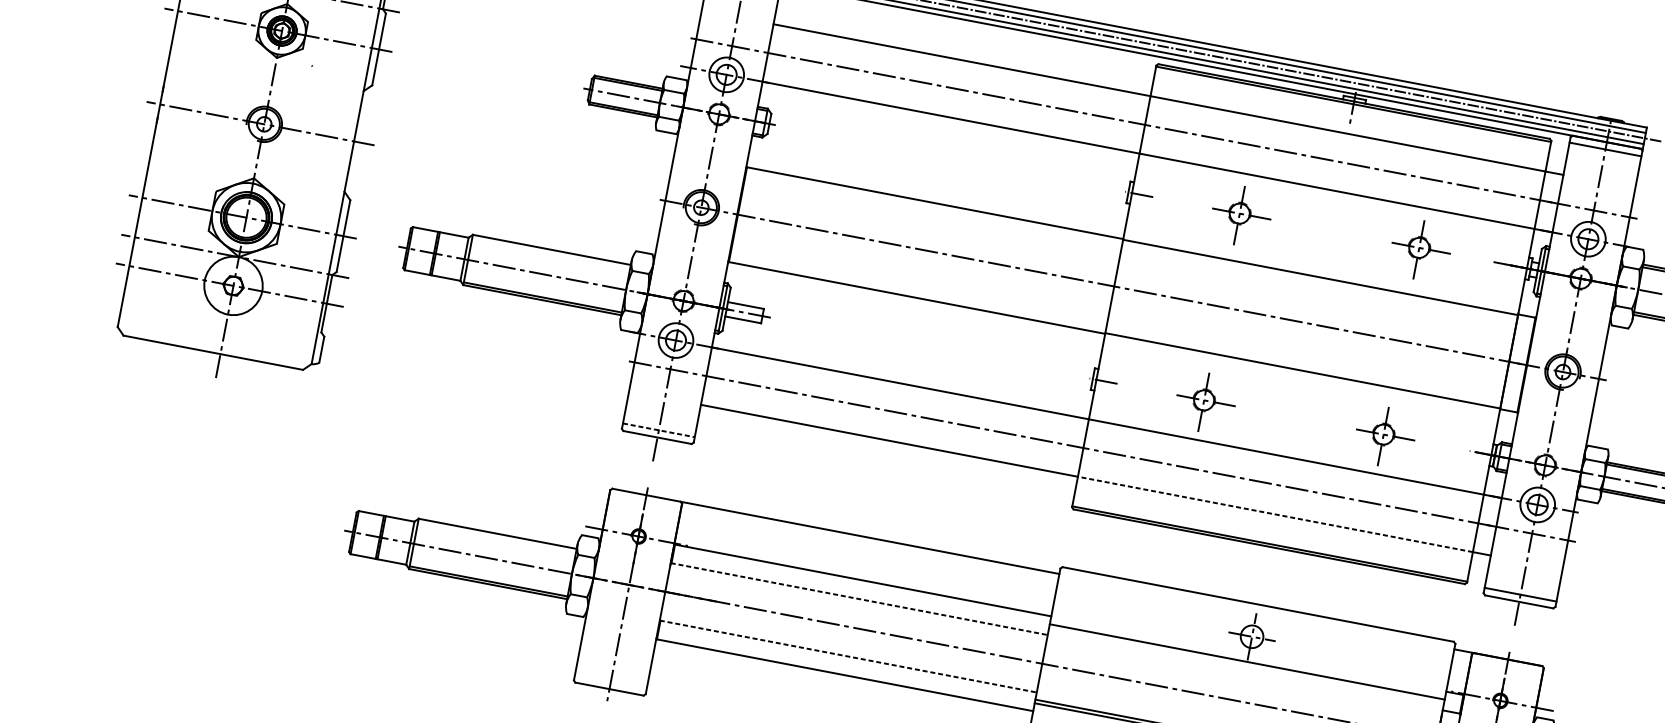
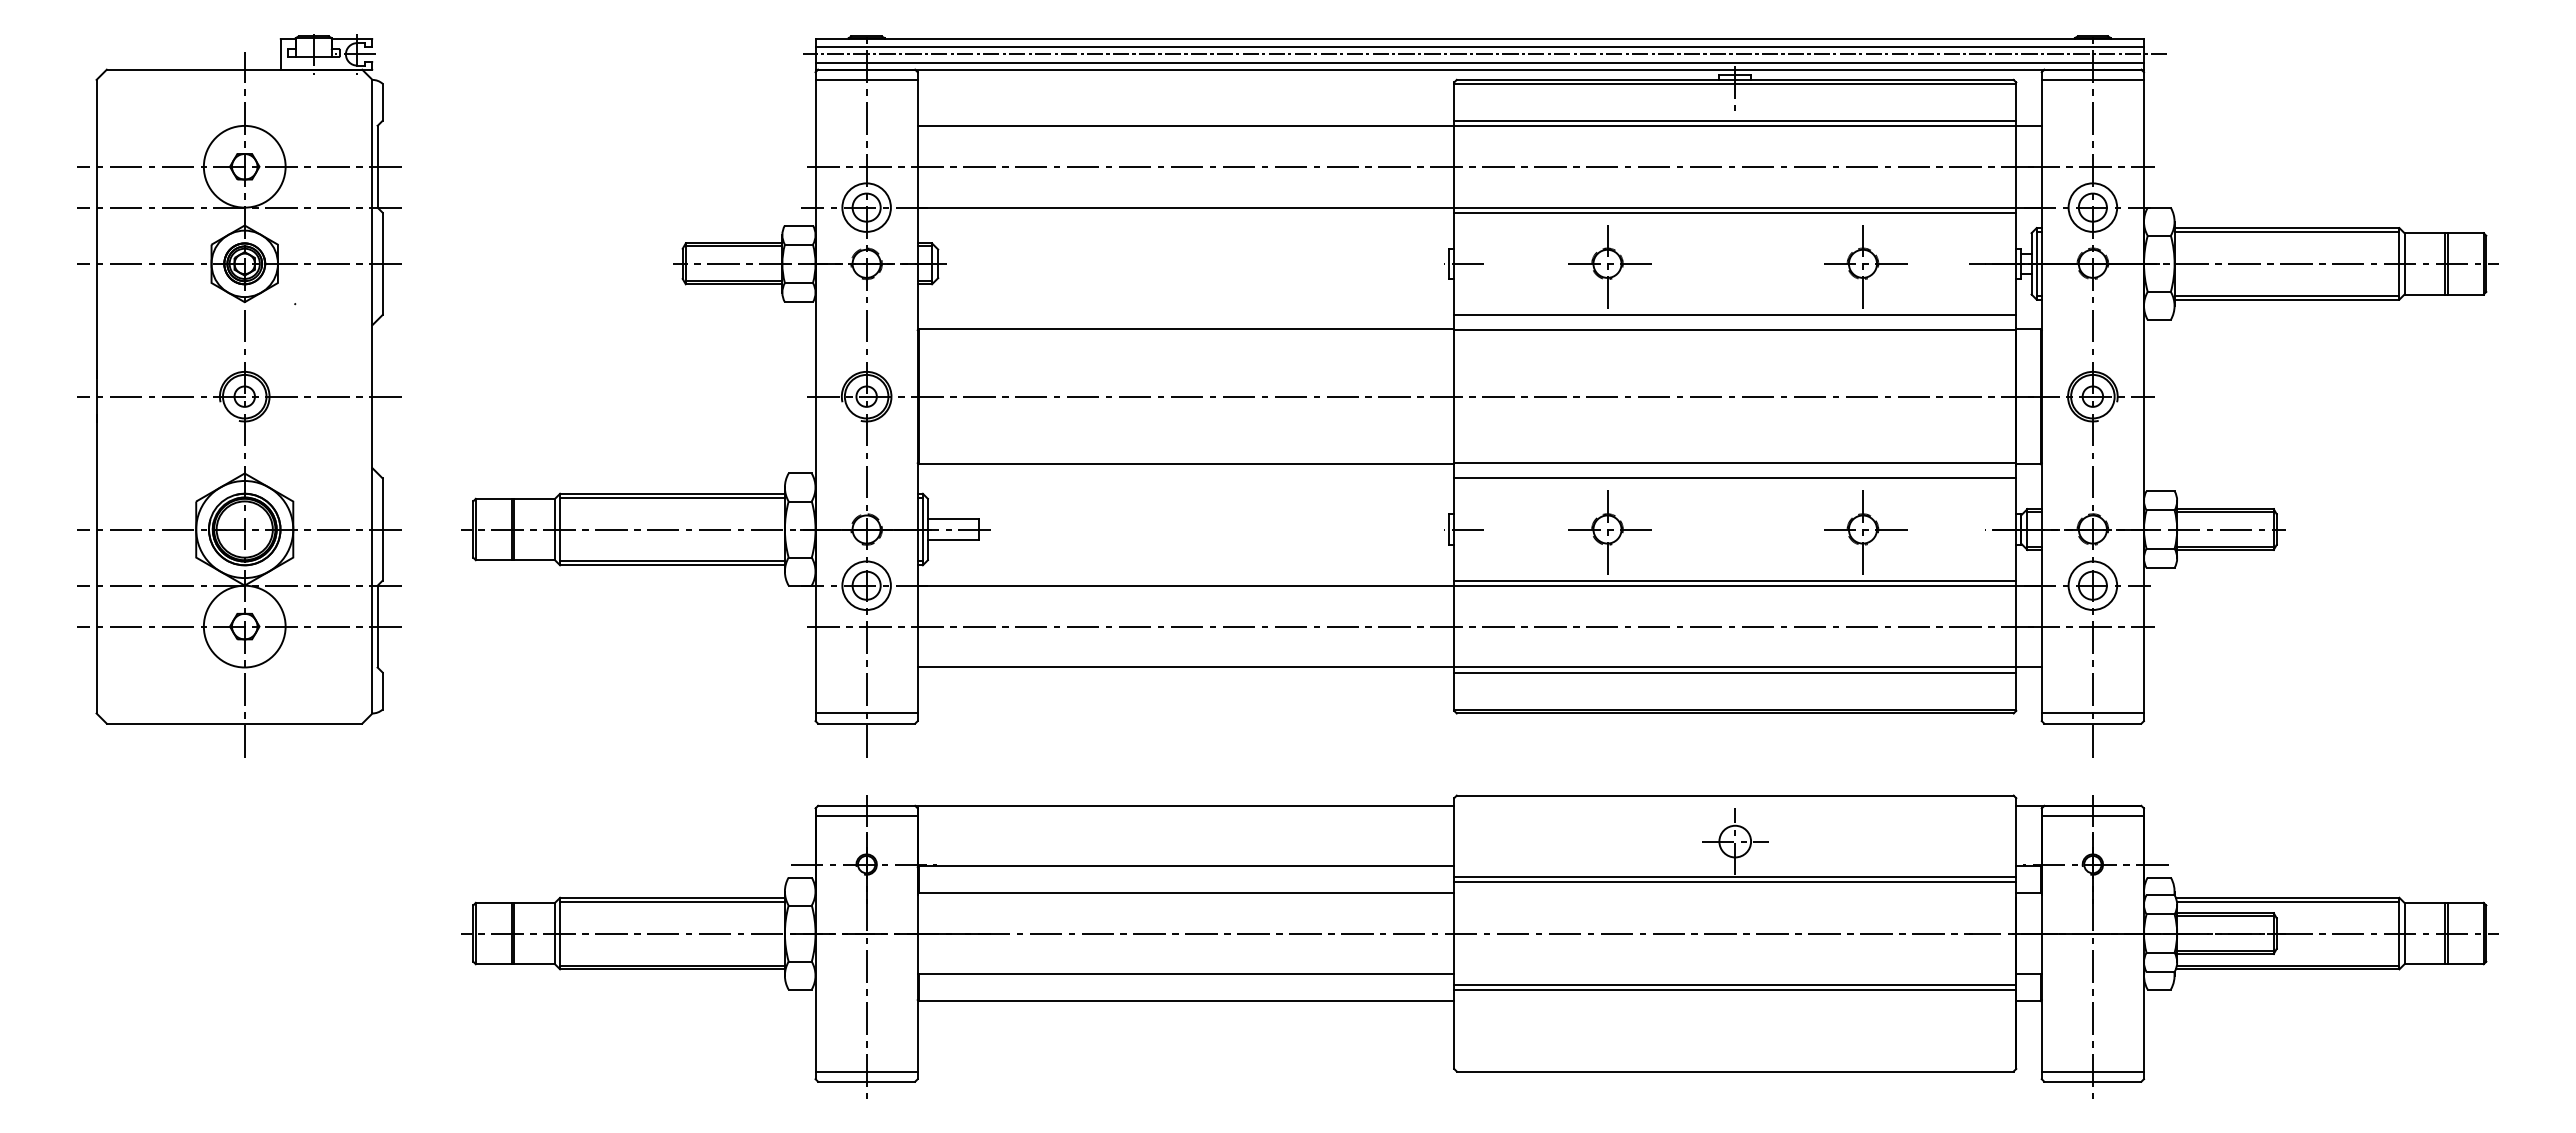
line: (1348, 130) -> (1735, 120), added
line: (1336, 194) -> (1735, 212), added
line: (551, 252) -> (672, 497), added
line: (1322, 266) -> (1735, 314), added
line: (1300, 381) -> (1735, 478), added
line: (659, 430) -> (867, 713), dashed -> solid
line: (1287, 453) -> (1735, 580), added
line: (644, 502) -> (866, 816), added
line: (1274, 514) -> (1734, 667), dashed -> solid
line: (1274, 518) -> (1735, 672), added
line: (497, 536) -> (672, 901), added
line: (859, 599) -> (1186, 892), dashed -> solid
line: (848, 656) -> (1186, 974), dashed -> solid
line: (1246, 665) -> (1735, 882), added
line: (1506, 667) -> (2092, 816), added
line: (610, 681) -> (866, 1071), added

